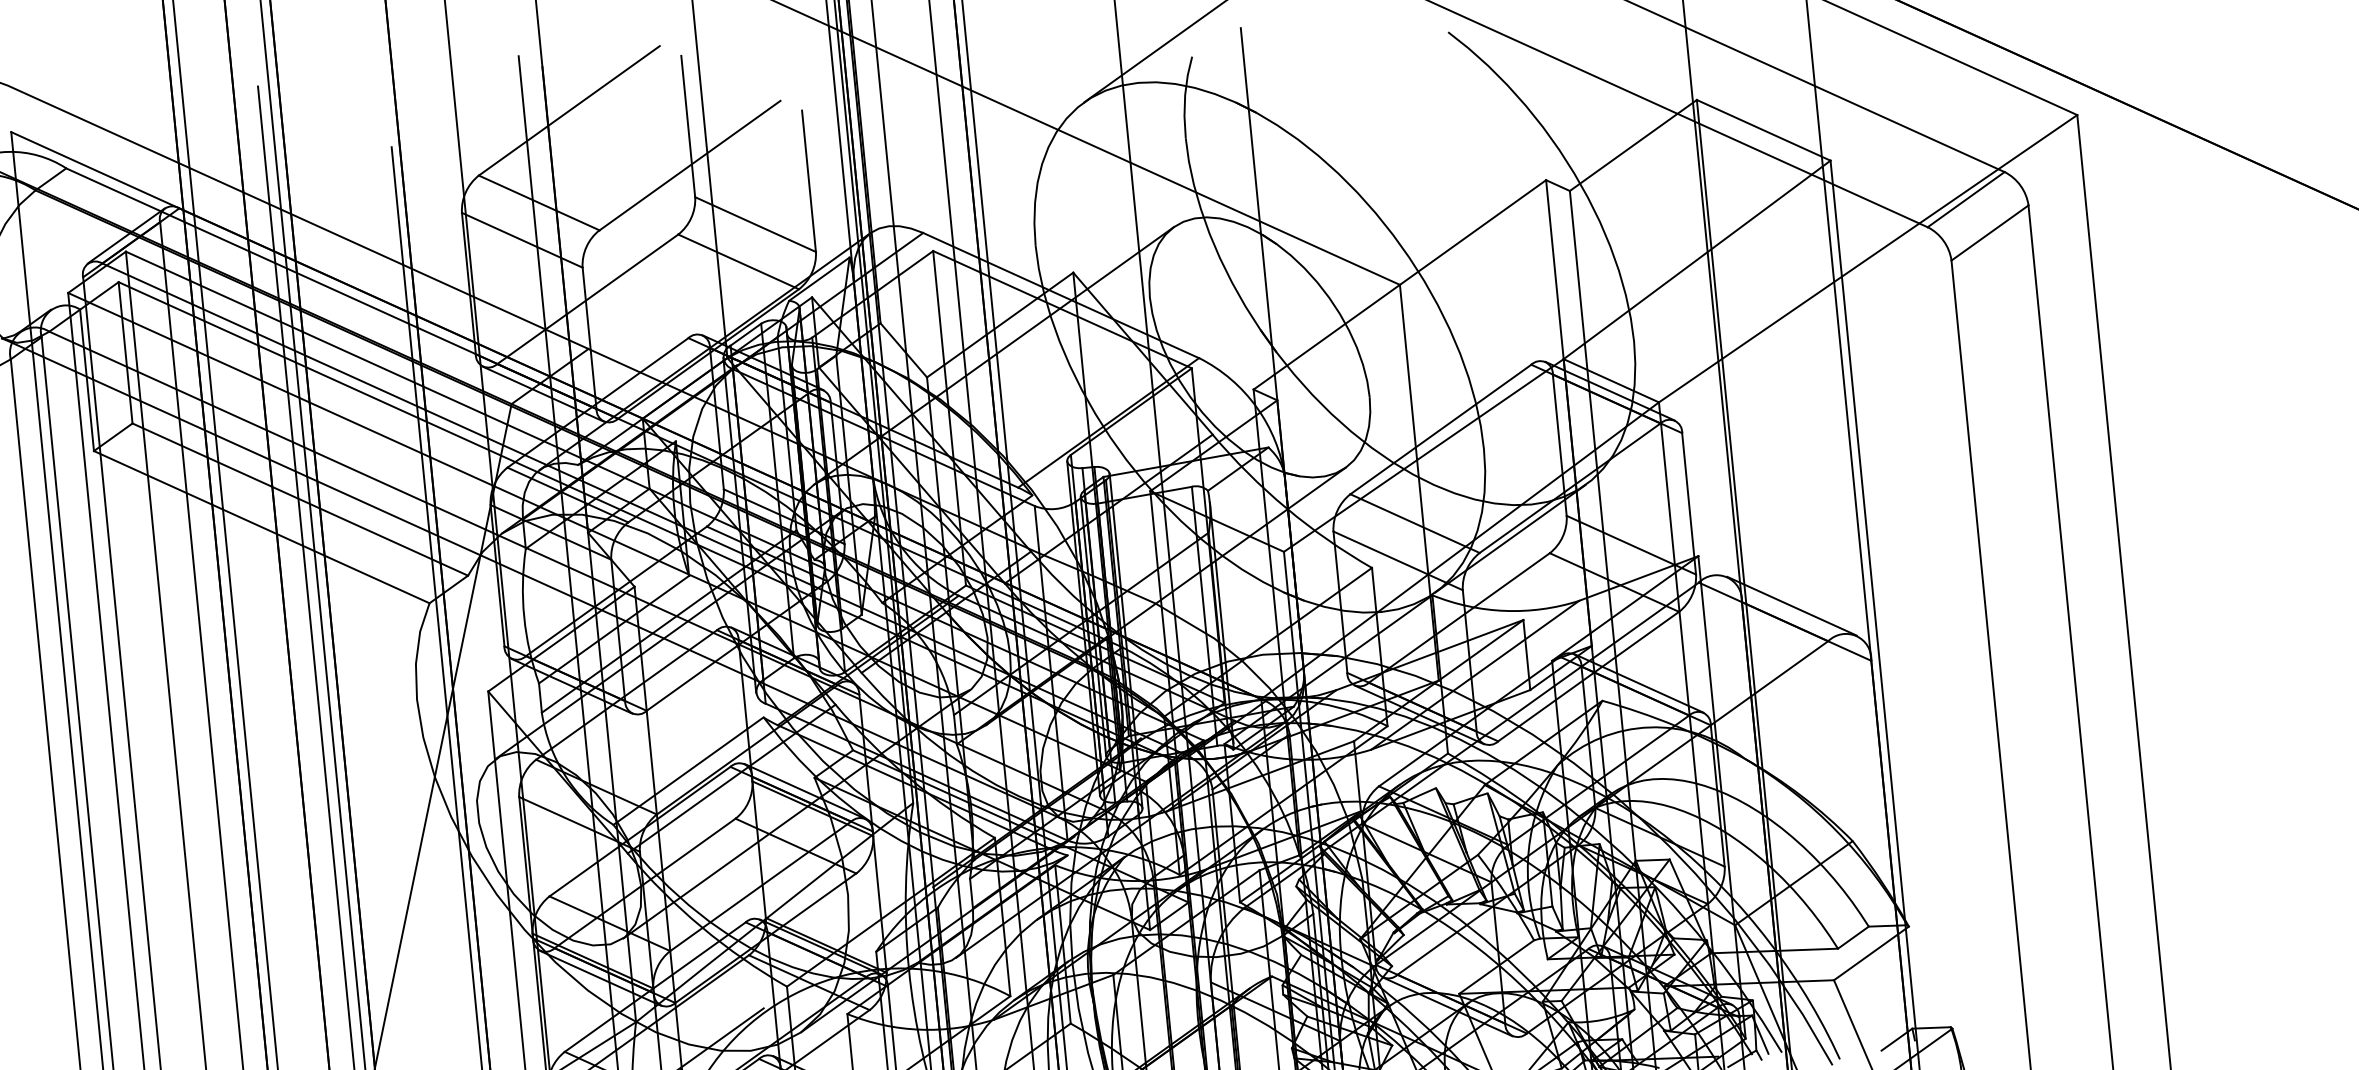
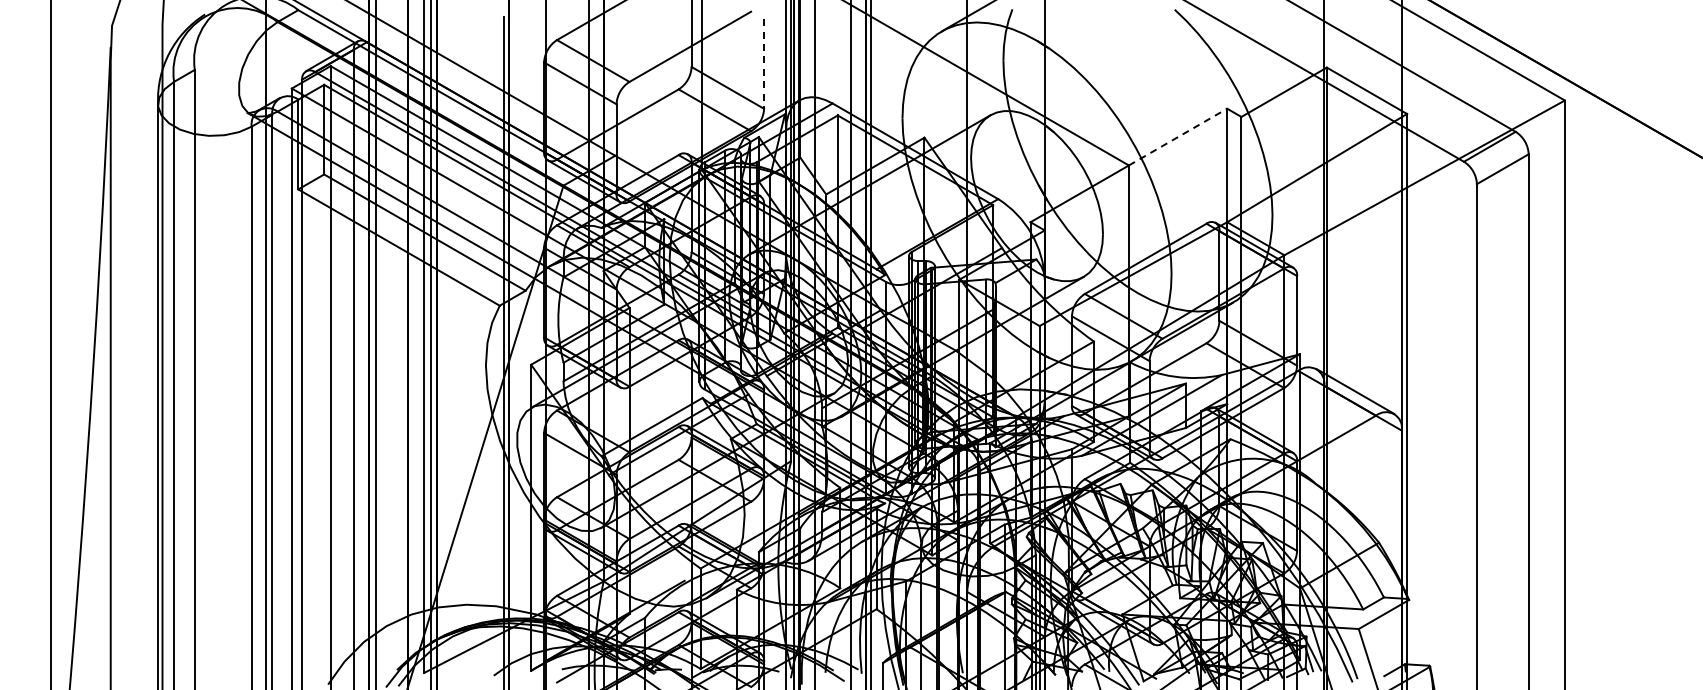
line: (809, 180) -> (764, 63), solid -> dashed
line: (1473, 233) -> (1178, 137), solid -> dashed

